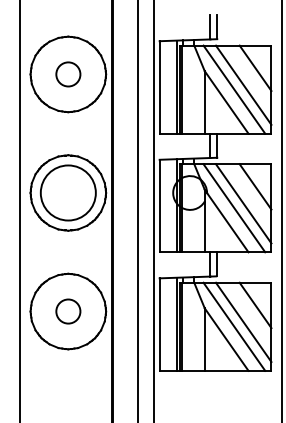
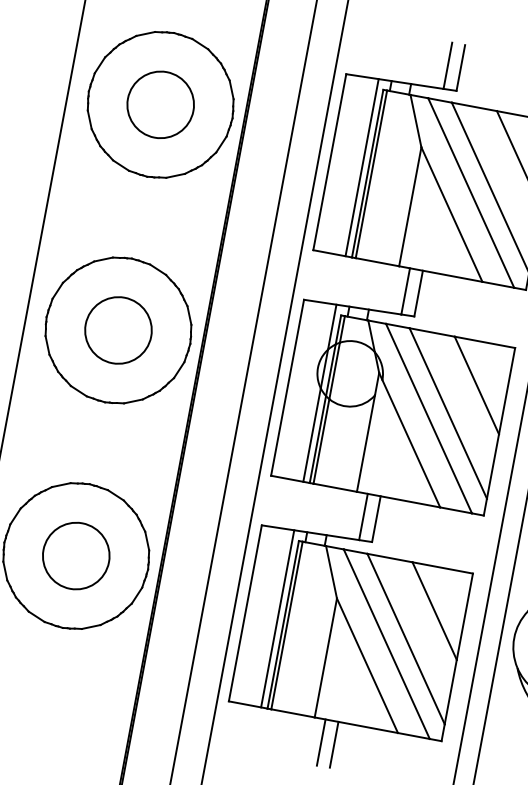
circle: (68, 74) -> (160, 105), size x1.43
circle: (68, 192) -> (118, 329), size x0.62
circle: (68, 311) -> (76, 555), size x1.43
line: (210, 382) -> (321, 741), added
line: (217, 382) -> (334, 744), added

